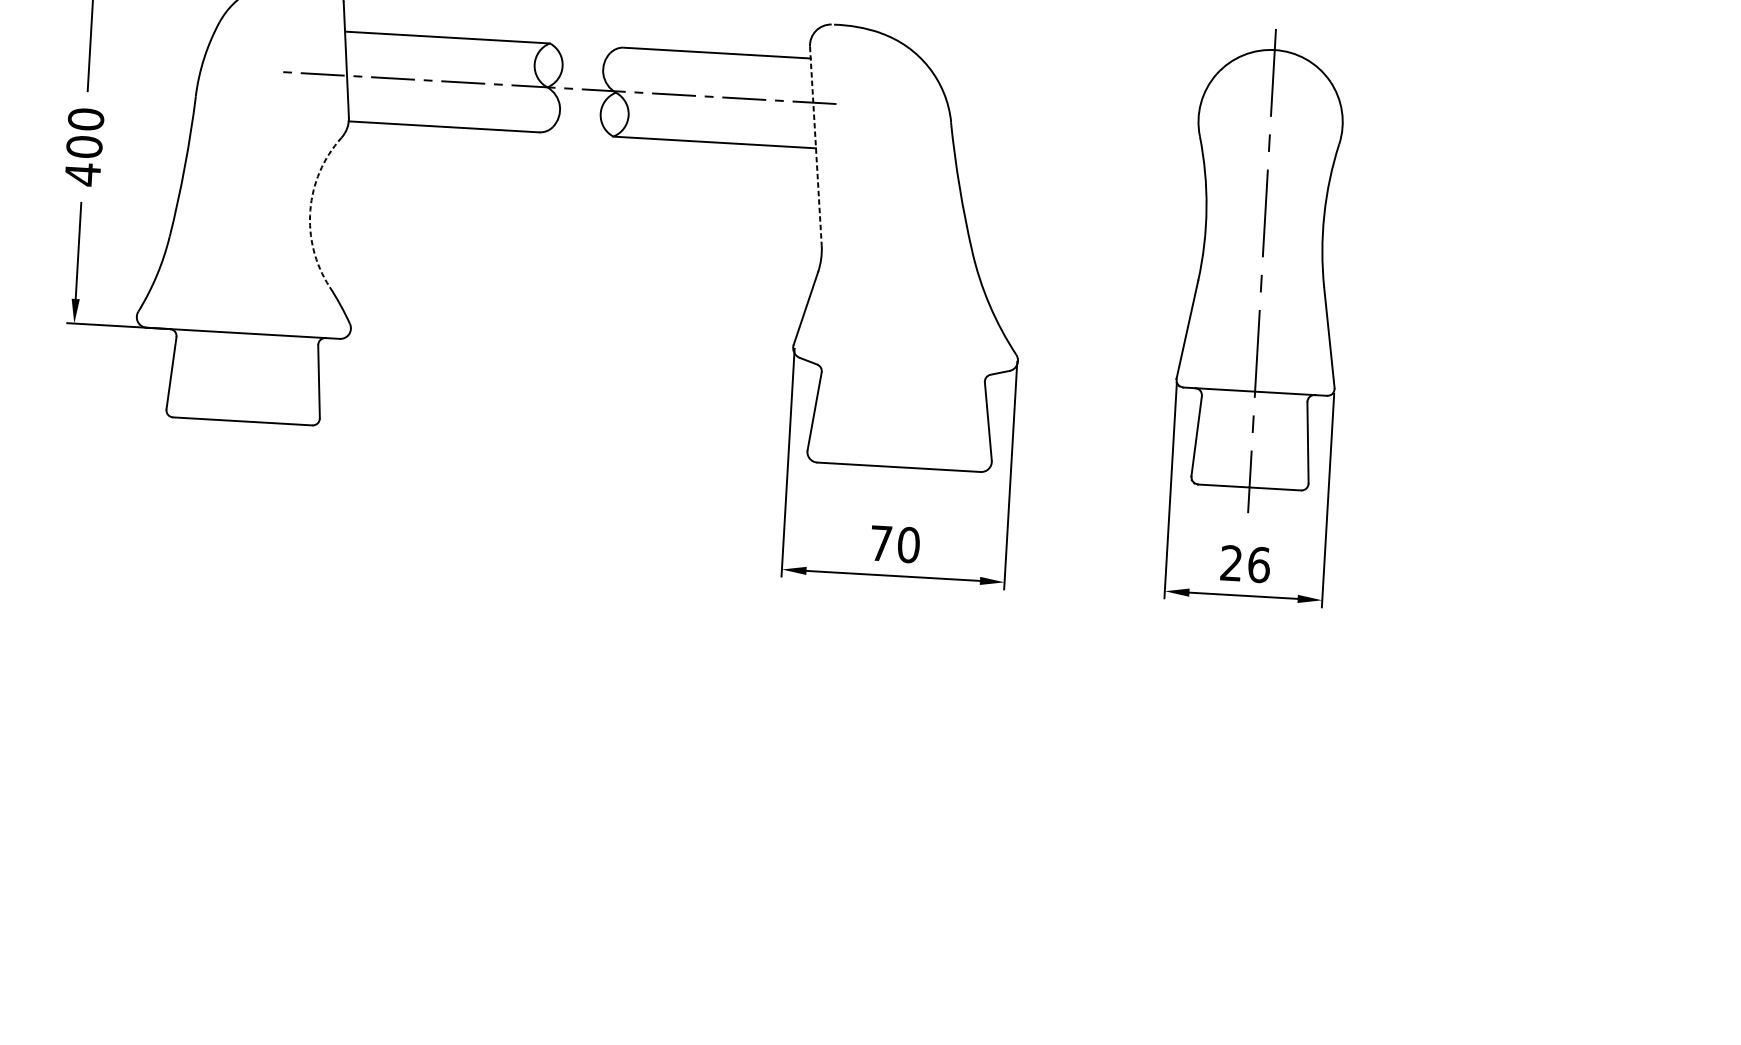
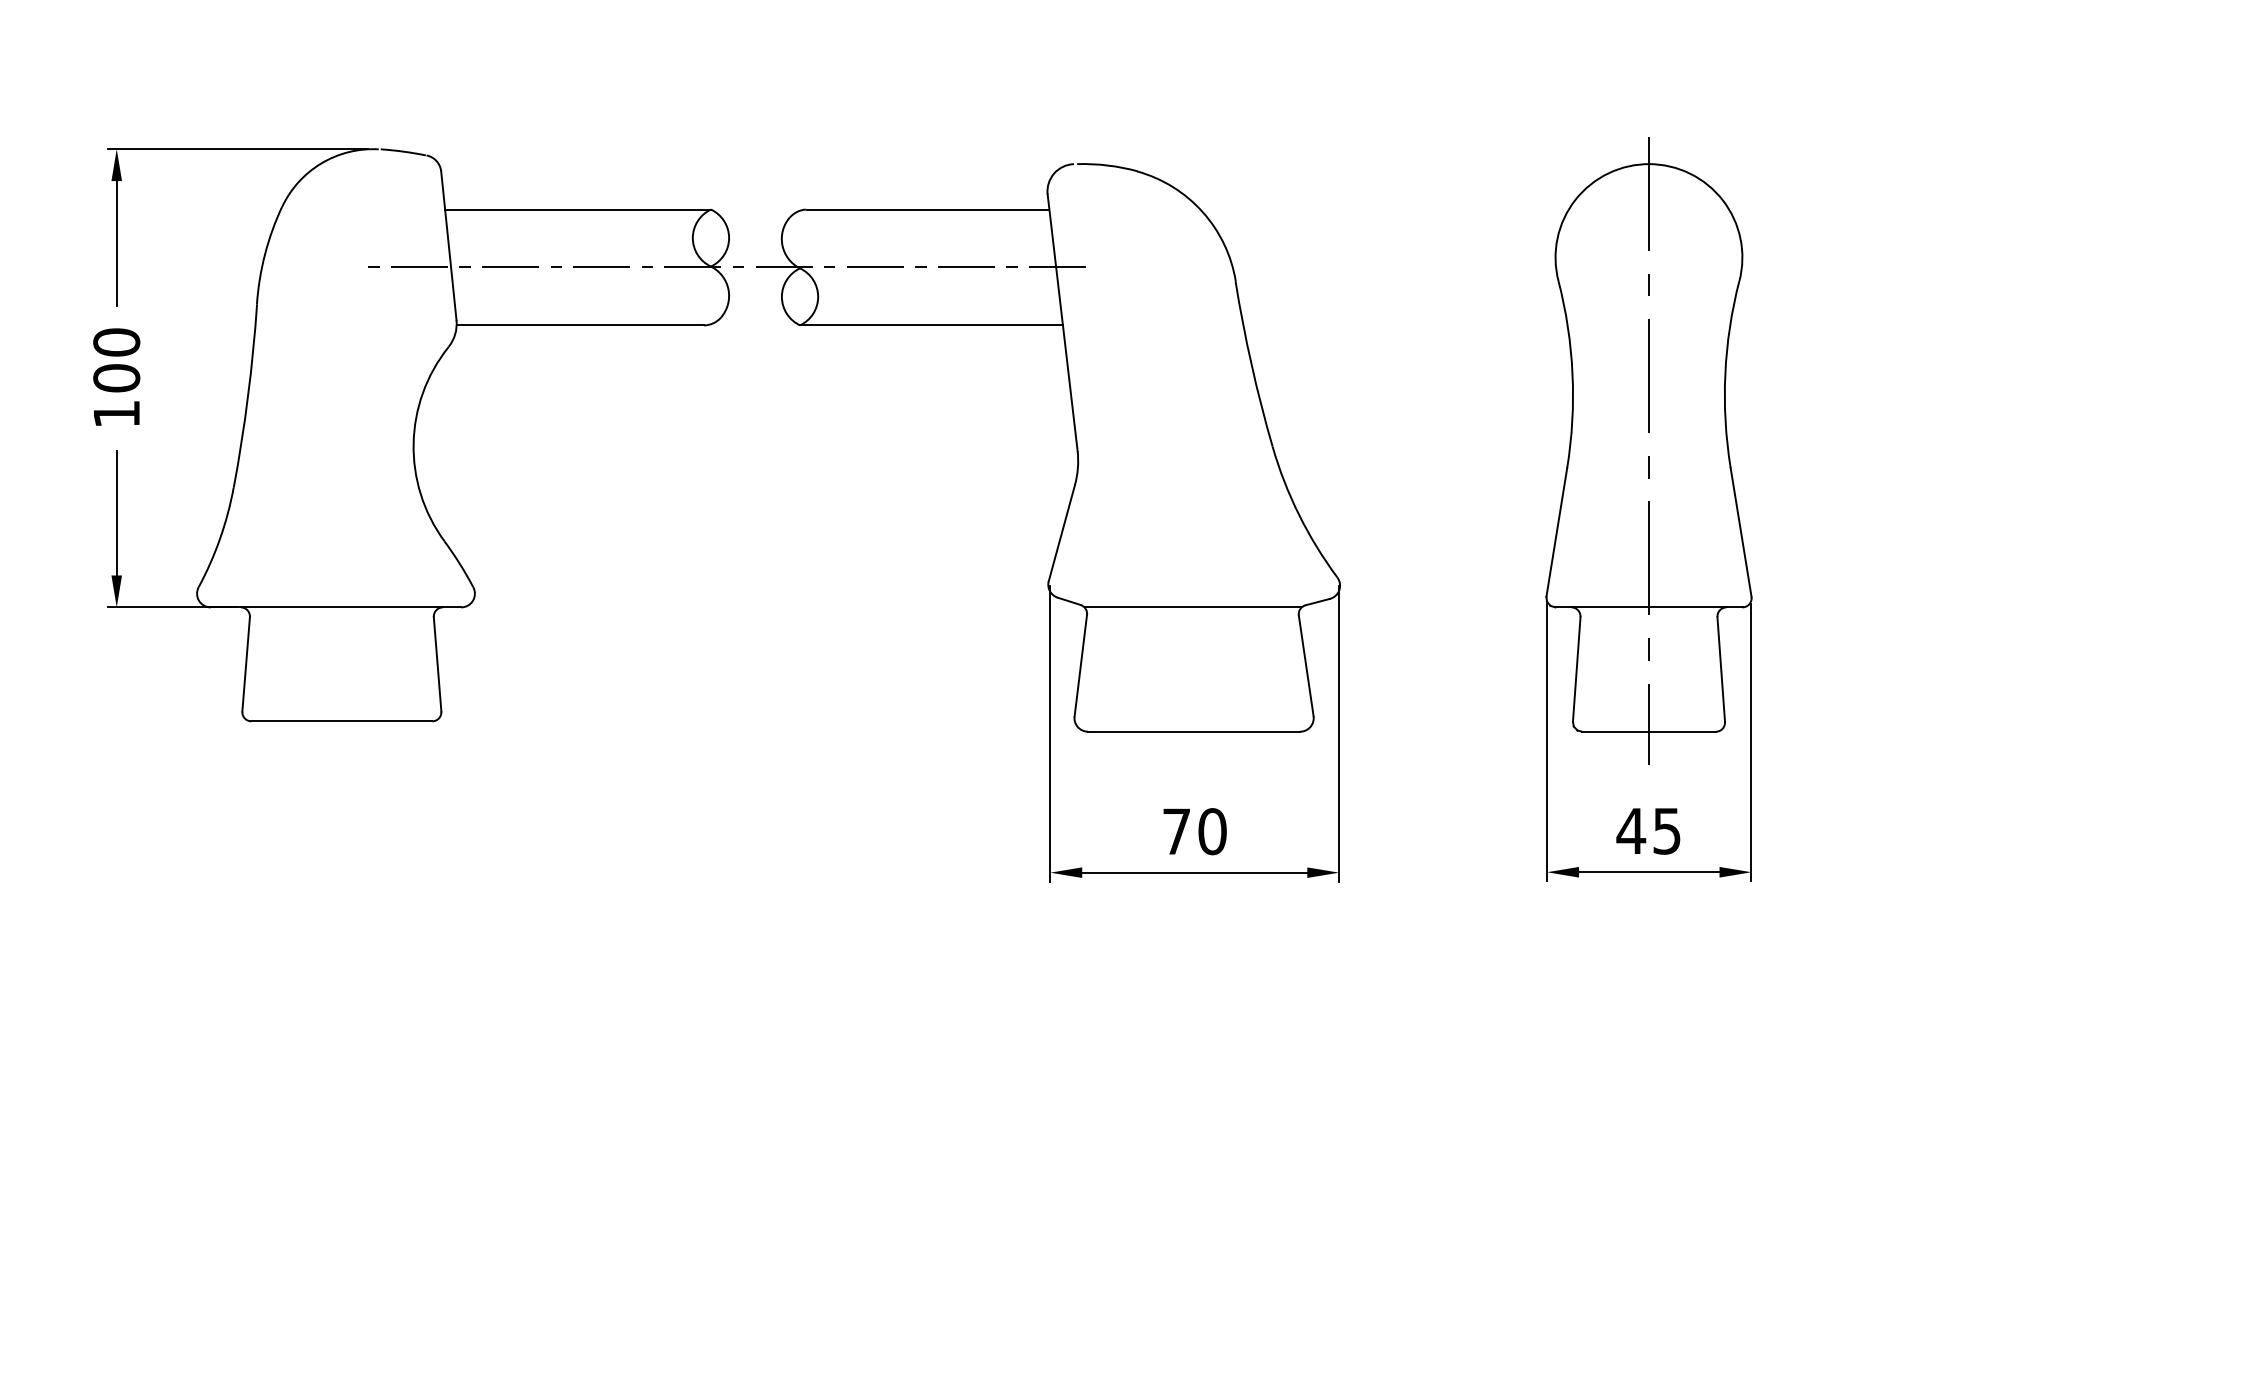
line: (815, 146) -> (1062, 323), dashed -> solid
text: (82, 174) -> (116, 414), 400 -> 100
arc: (310, 210) -> (413, 443), dashed -> solid
line: (904, 371) -> (1193, 607), added
text: (1244, 563) -> (1648, 830), 26 -> 45

